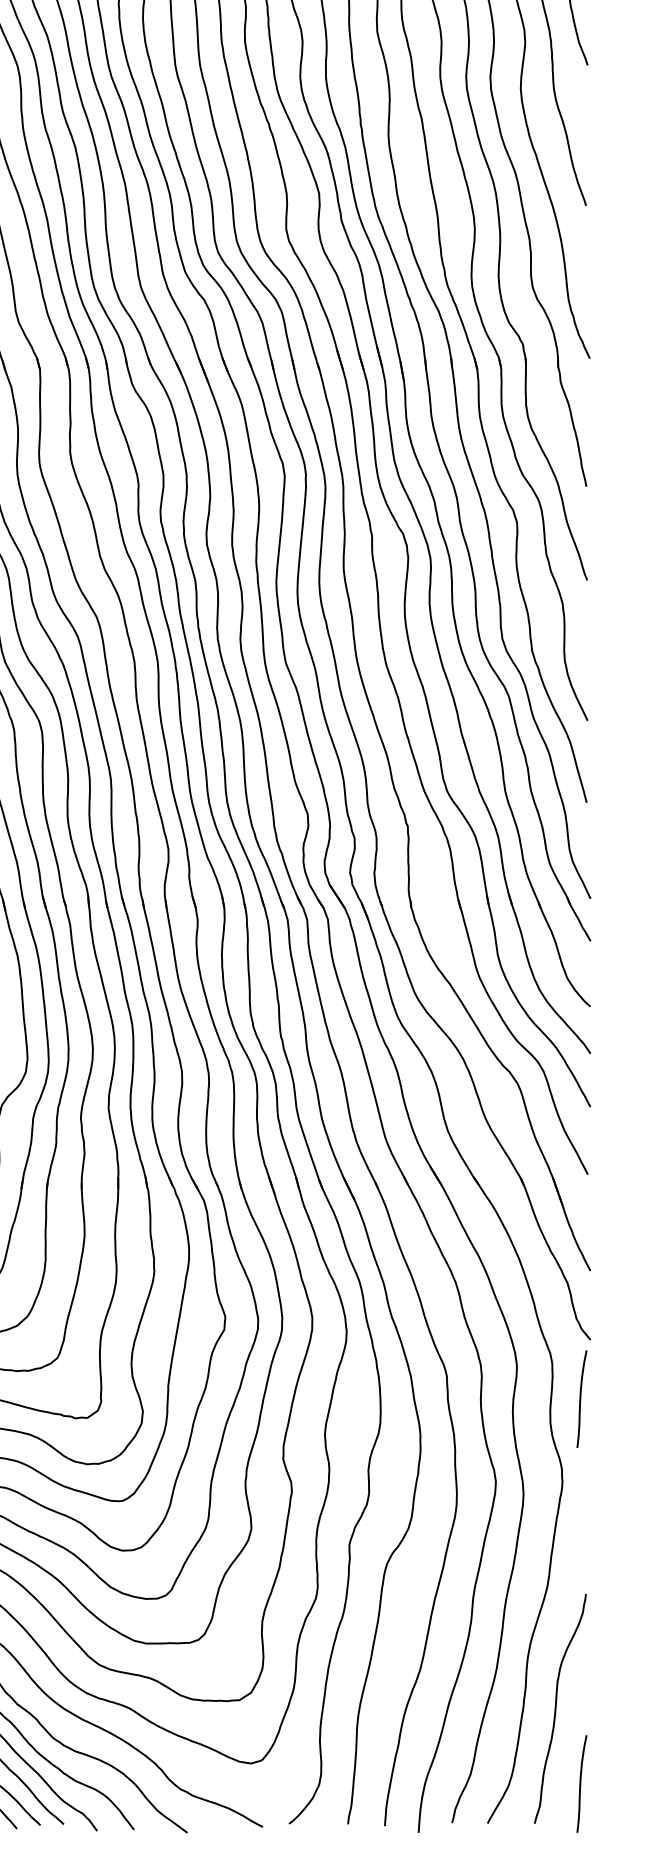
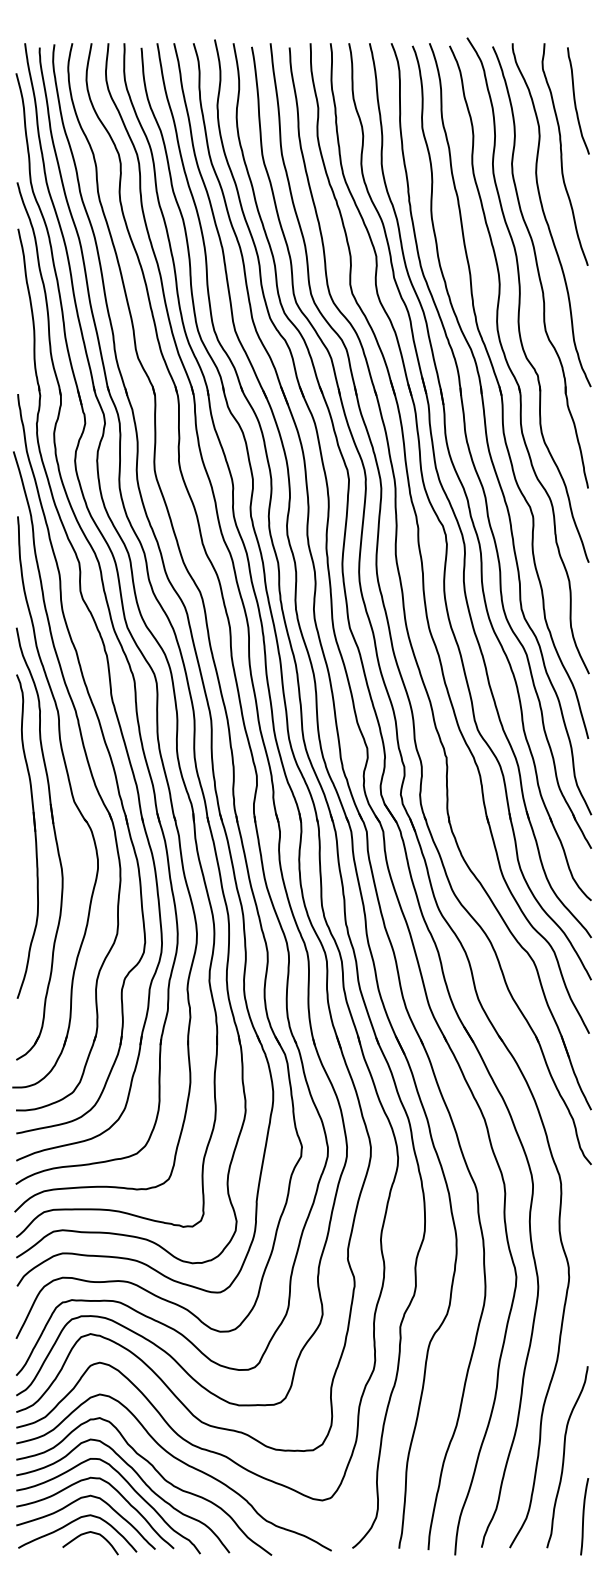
curve: (581, 1398) -> (584, 1211), removed

